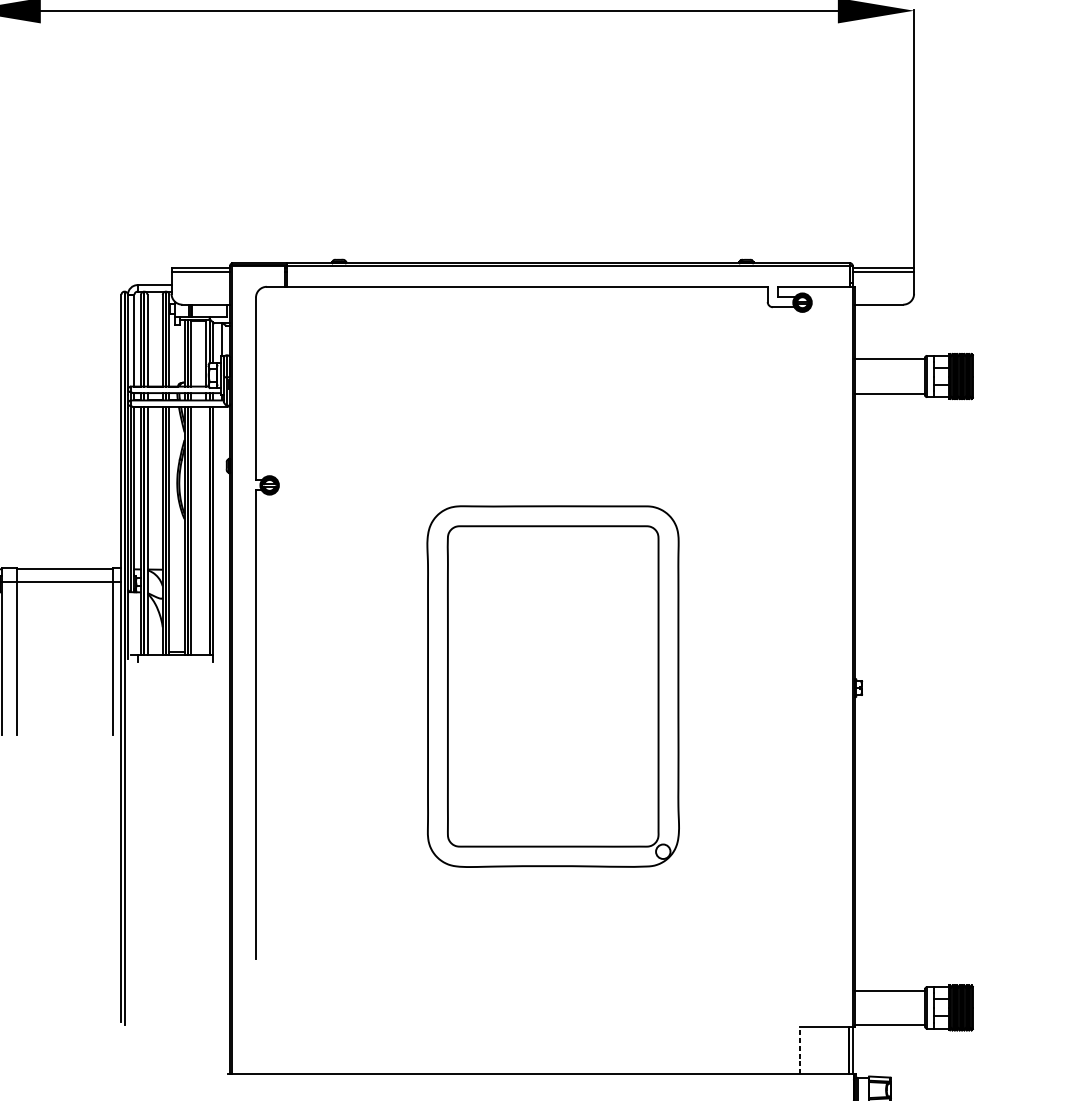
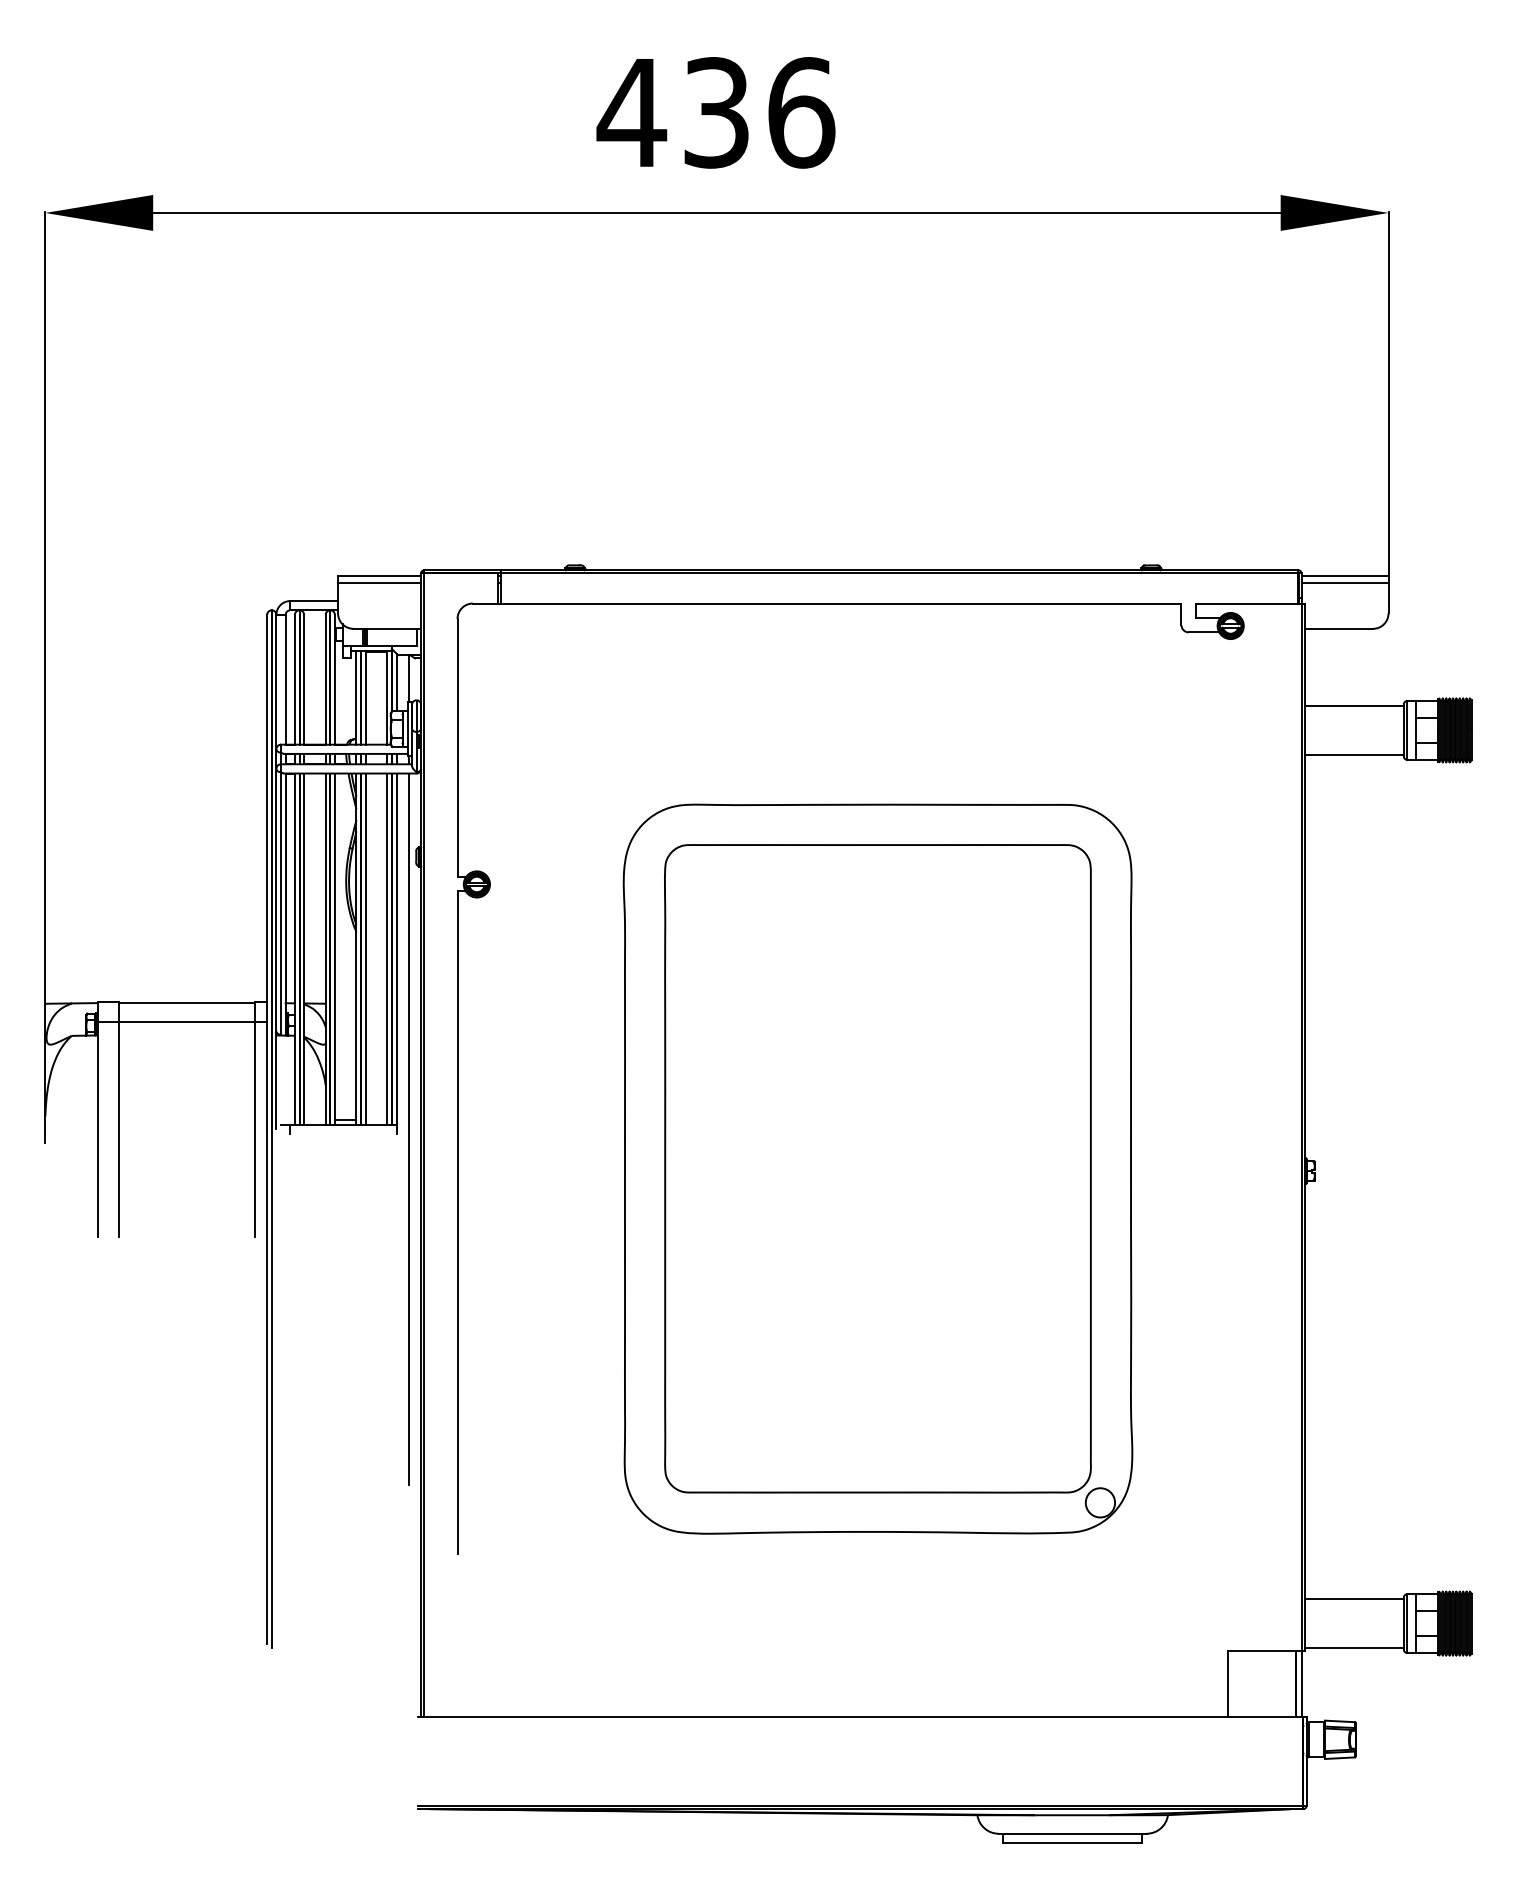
line: (206, 530) -> (387, 948), added
line: (221, 658) -> (408, 1129), added
part: (552, 686) -> (877, 1168), size x1.43
line: (800, 1050) -> (1227, 1683), dashed -> solid

